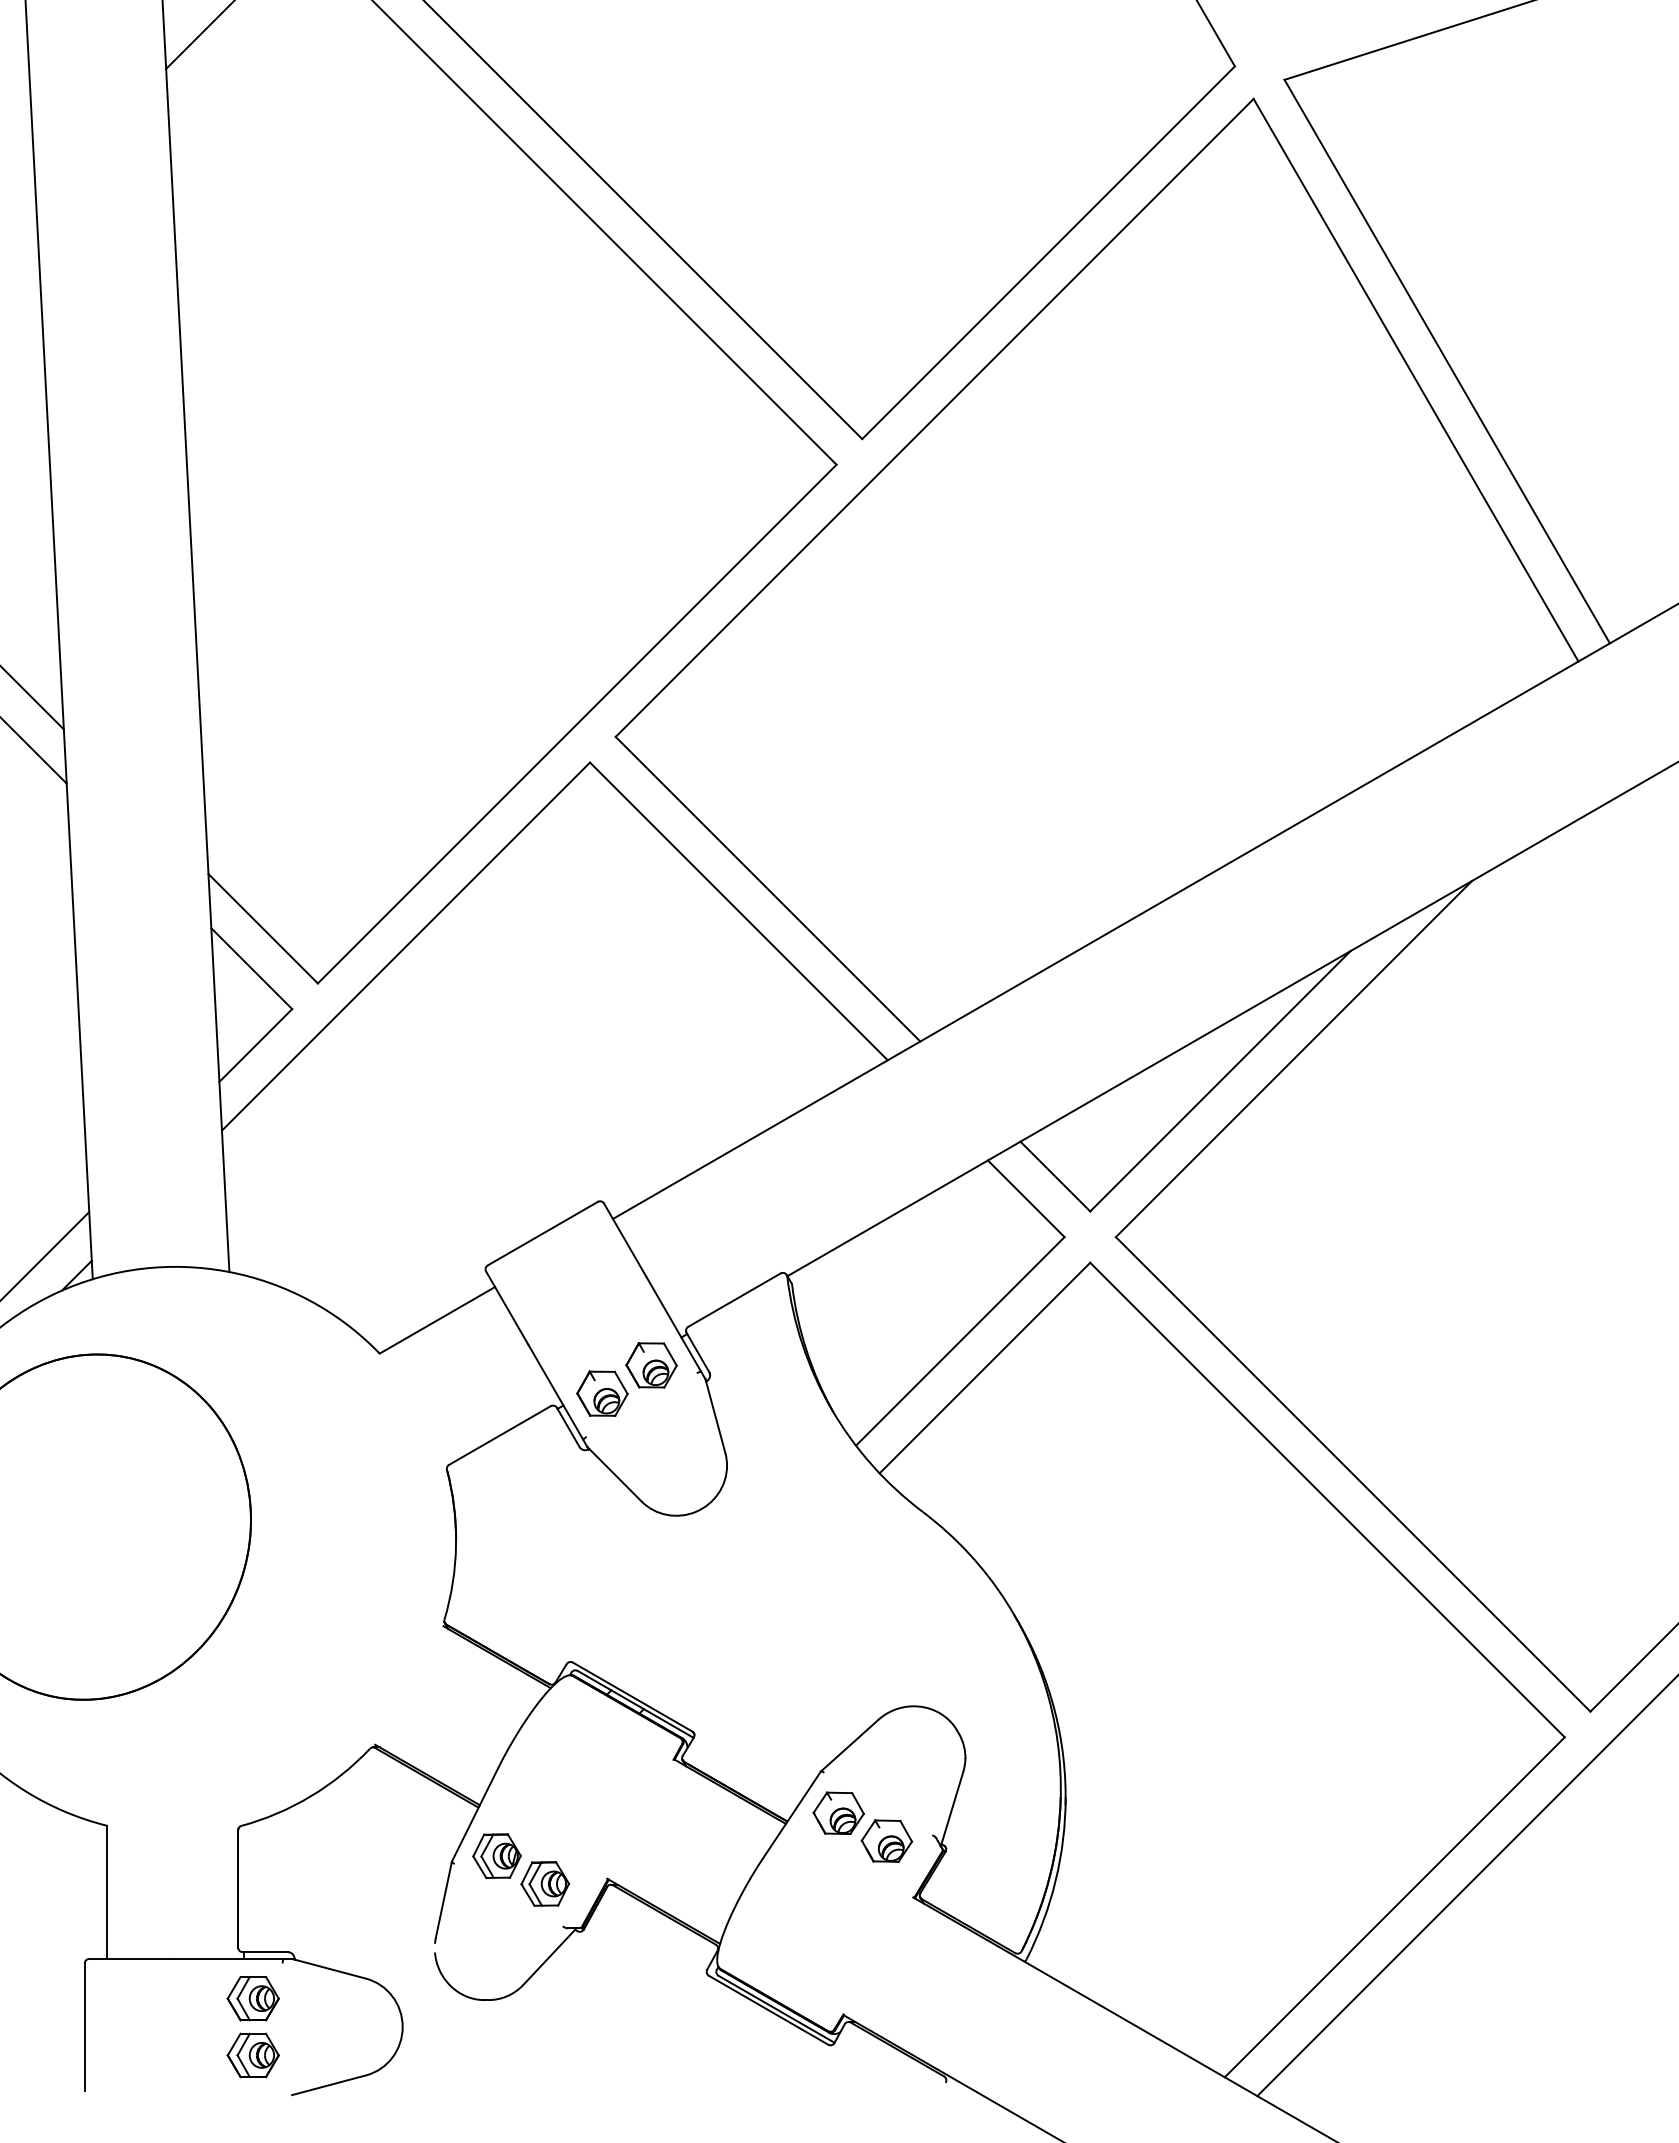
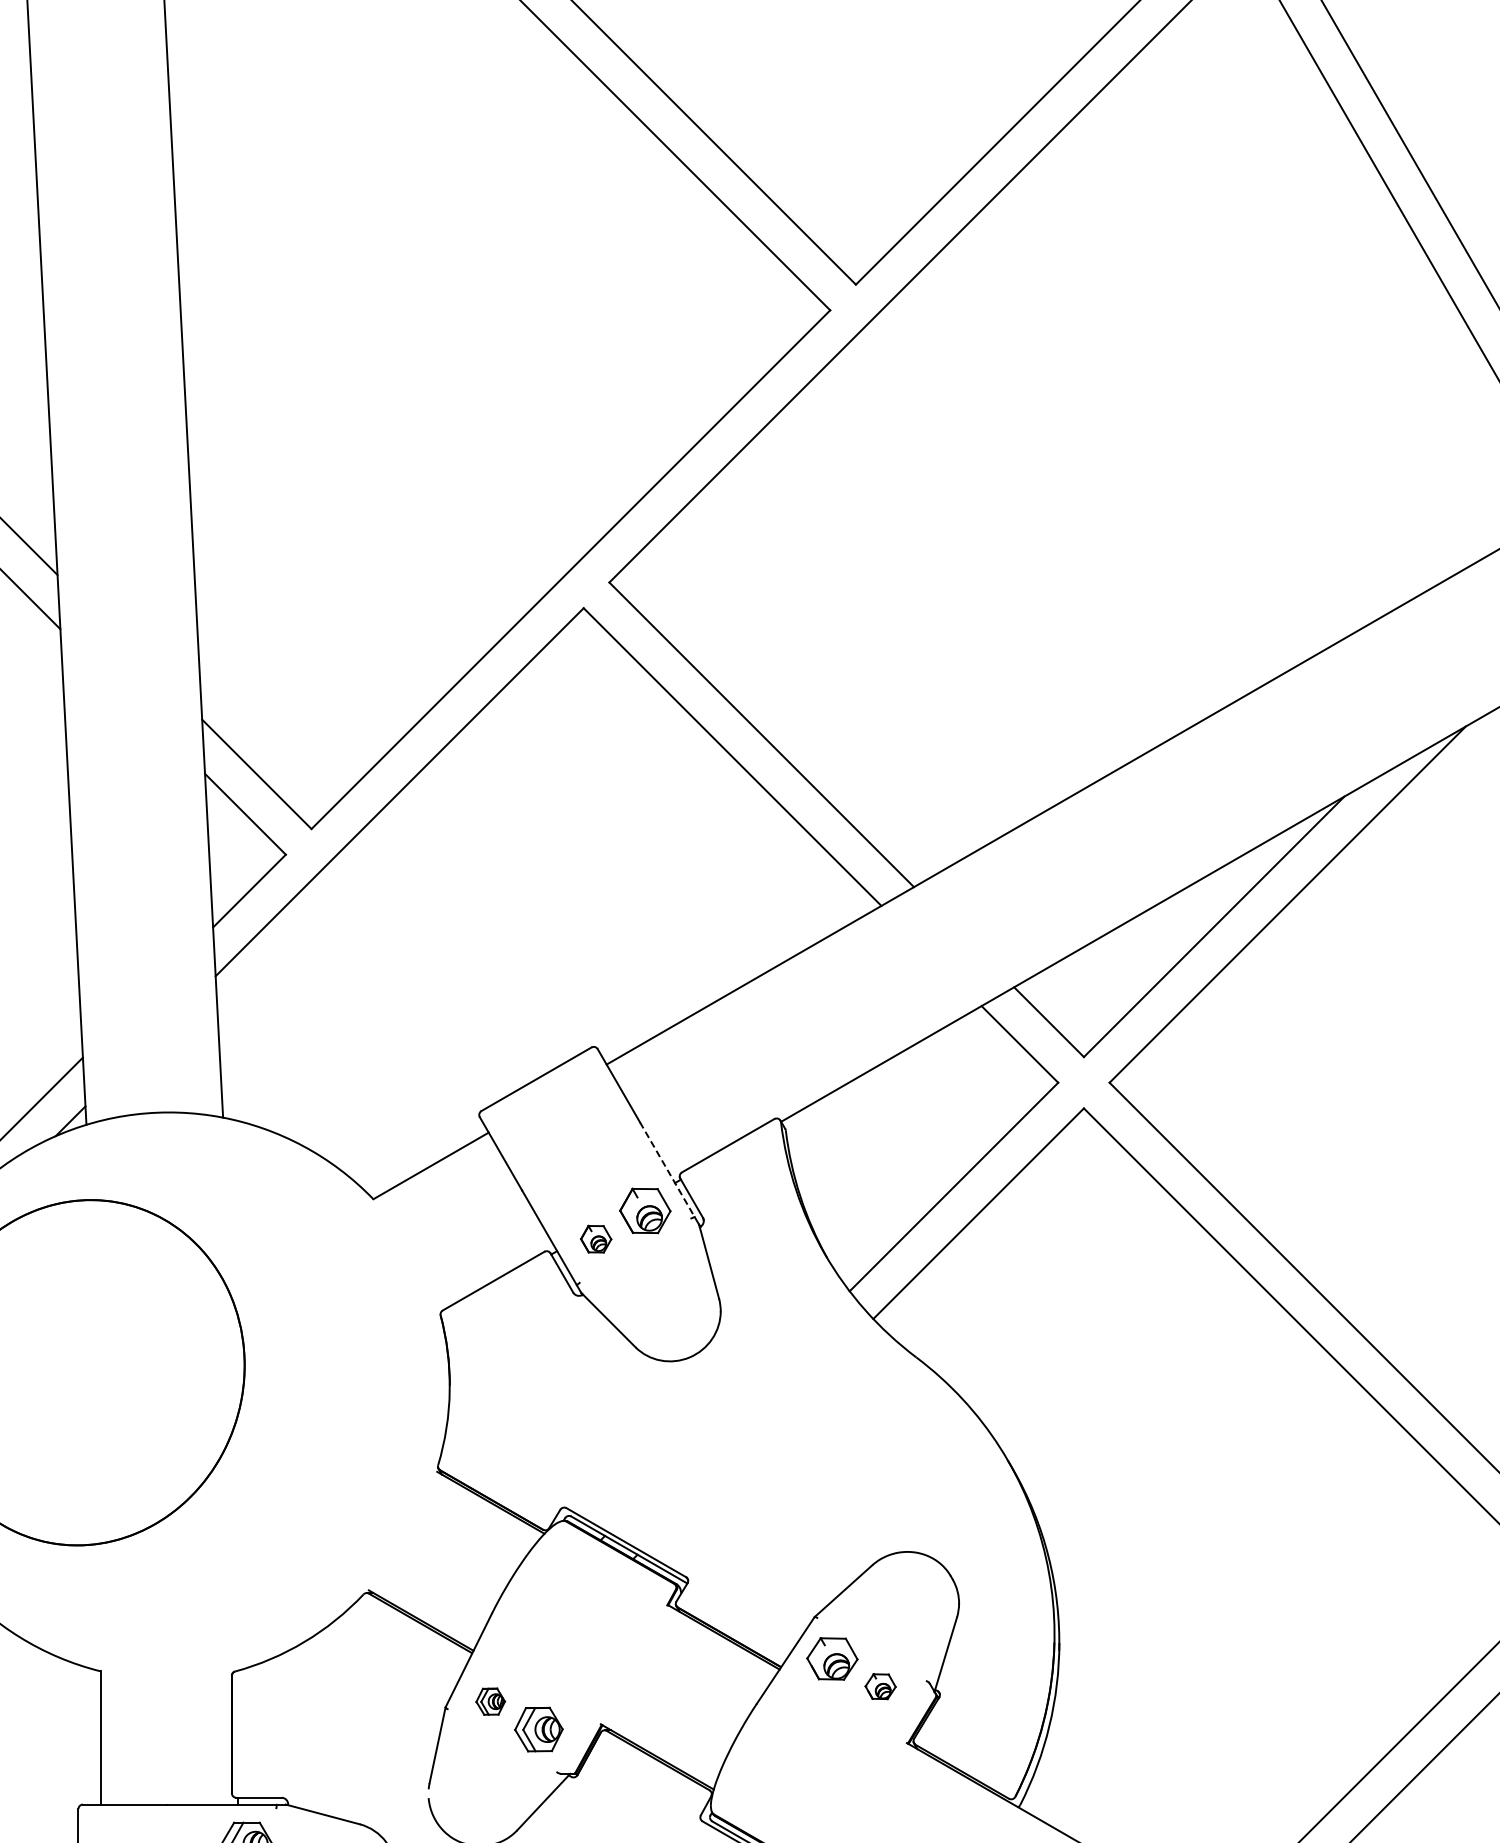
line: (673, 1324) -> (667, 1170), solid -> dashed
part: (602, 1393) -> (596, 1239), size x0.6
part: (886, 1840) -> (880, 1686), size x0.6
part: (496, 1855) -> (490, 1701), size x0.6

